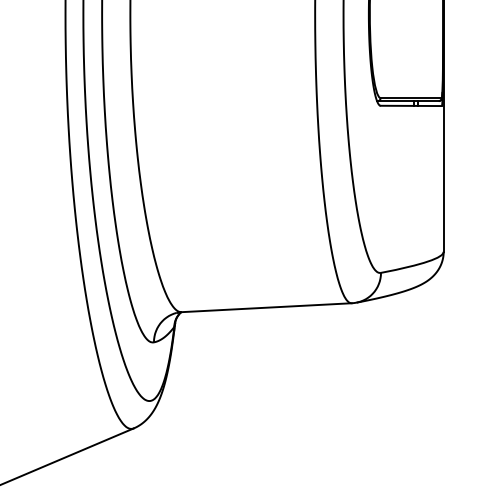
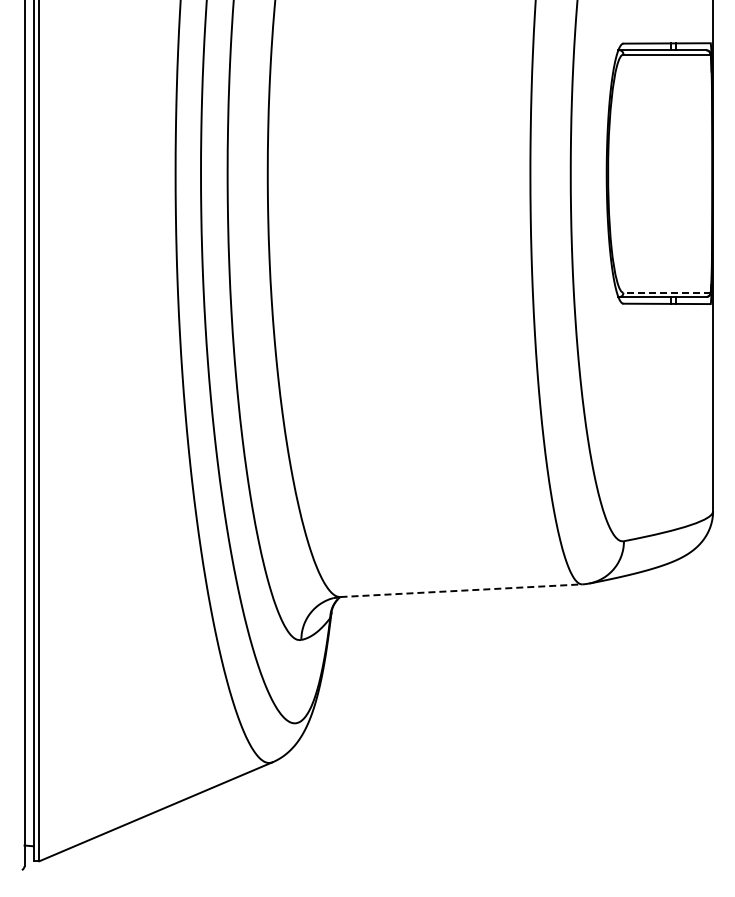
line: (410, 97) -> (666, 292), solid -> dashed
line: (266, 307) -> (461, 590), solid -> dashed

